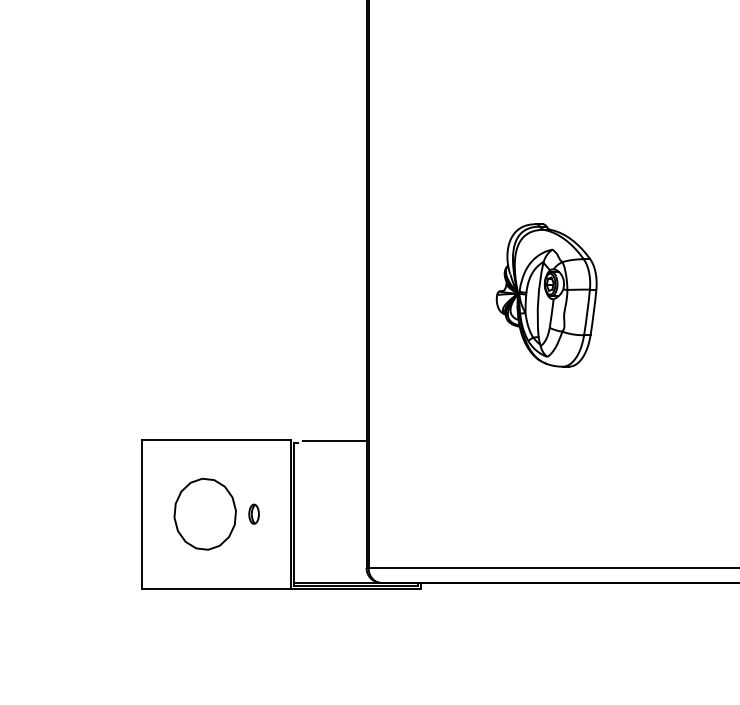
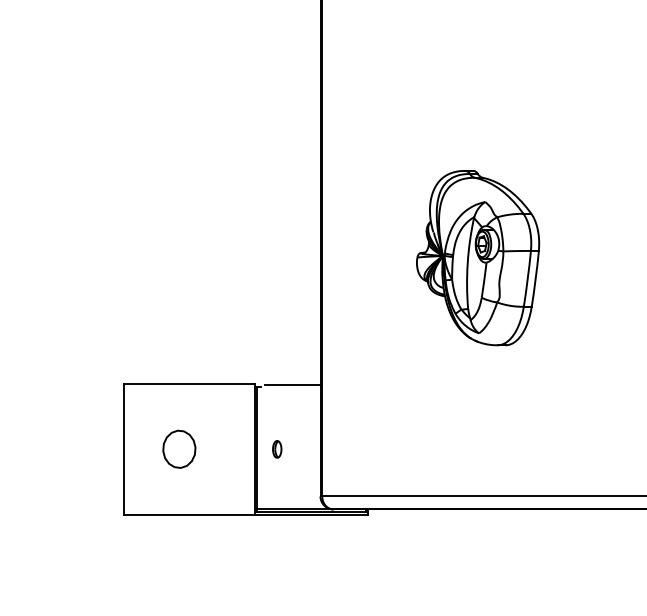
part: (546, 295) -> (477, 258), size x1.4
part: (204, 513) -> (178, 448), size x0.6
part: (253, 513) -> (276, 448), moved

